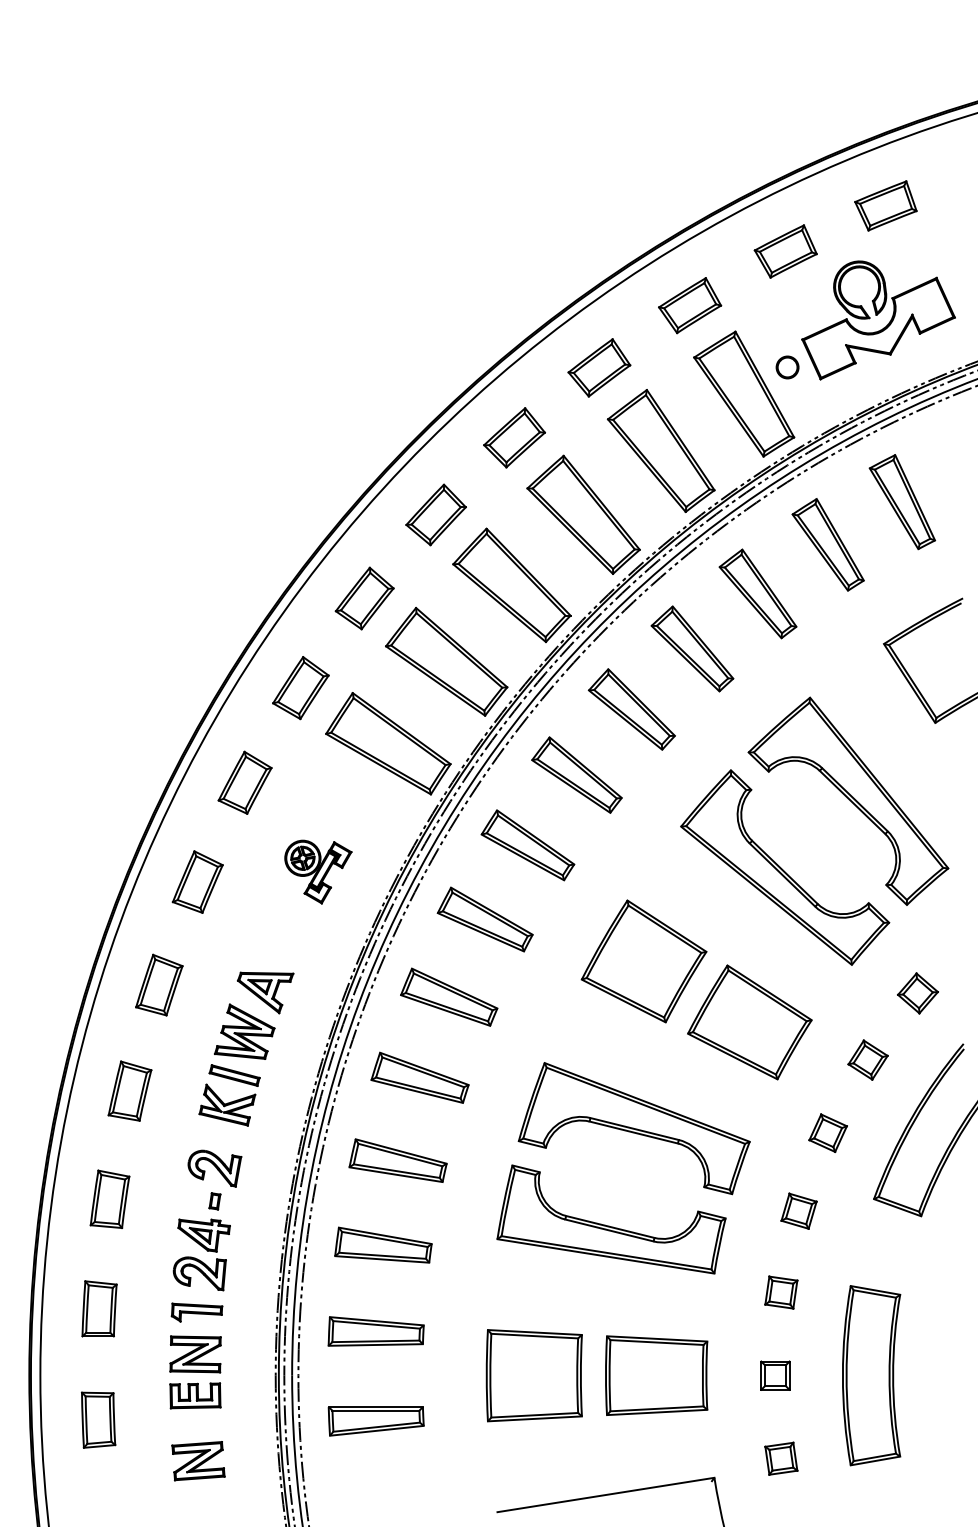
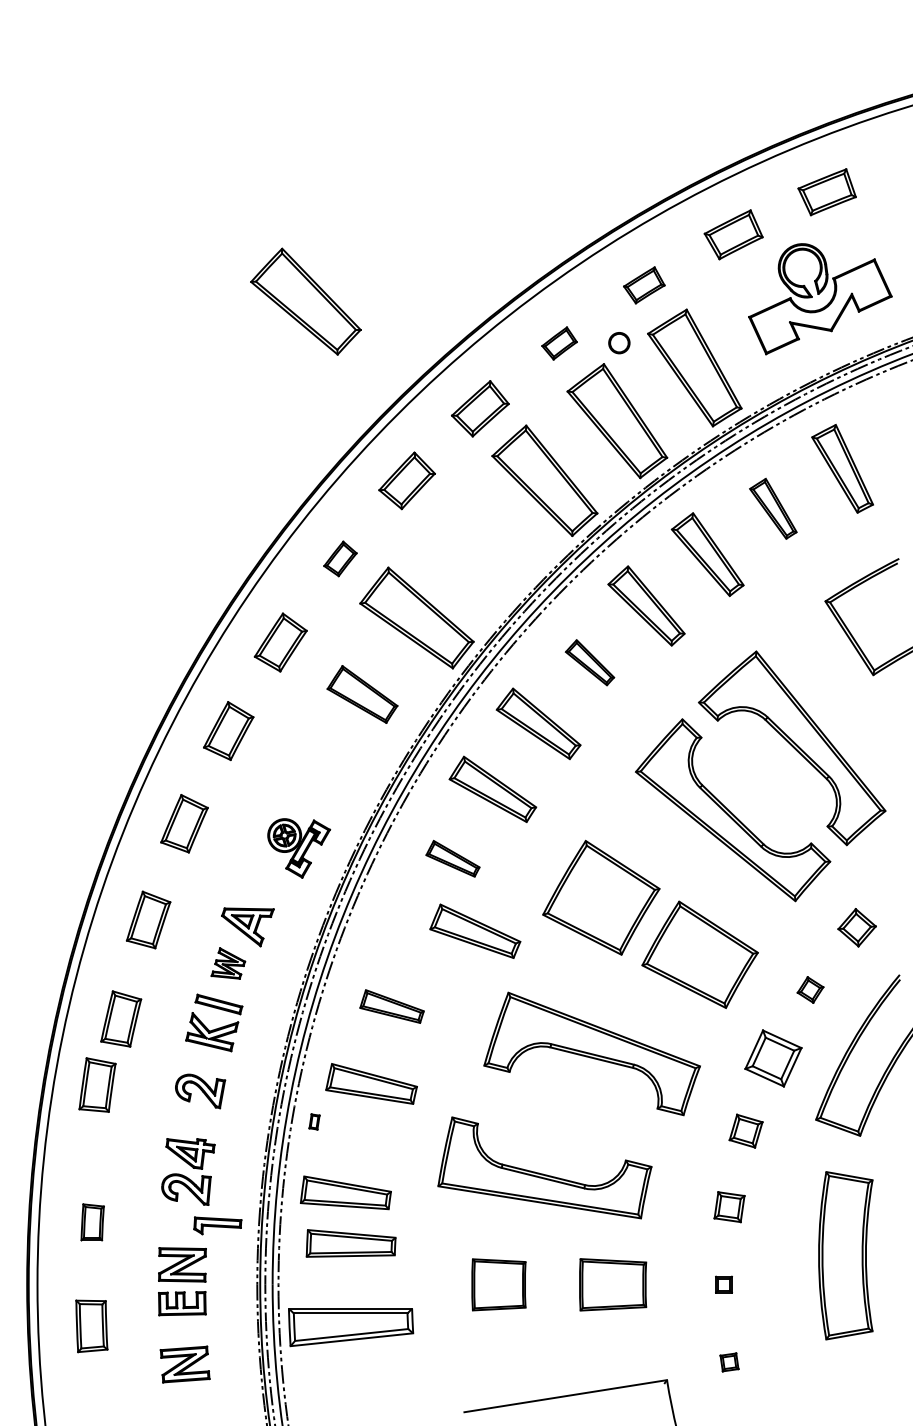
part: (690, 305) -> (644, 285), size x0.7
part: (599, 367) -> (559, 343), size x0.6
circle: (787, 367) -> (619, 343), moved
part: (828, 544) -> (773, 508), size x0.7
part: (511, 585) -> (305, 301), moved
part: (364, 598) -> (340, 558), size x0.6
part: (631, 709) -> (589, 662), size x0.6
part: (388, 743) -> (362, 694), size x0.6
part: (318, 872) -> (299, 848), moved
part: (484, 919) -> (452, 858), size x0.6
part: (449, 996) -> (475, 930), moved
part: (244, 1031) -> (228, 963), size x0.6
part: (868, 1059) -> (810, 989), size x0.7
part: (419, 1077) -> (391, 1006), size x0.7
part: (827, 1132) -> (772, 1057), size x1.6
part: (109, 1198) -> (97, 1084), moved
part: (214, 1200) -> (314, 1121), moved
part: (609, 1225) -> (543, 1173), moved
part: (383, 1244) -> (345, 1192), moved
part: (99, 1309) -> (92, 1222), size x0.7
part: (196, 1312) -> (217, 1225), moved
part: (533, 1375) -> (498, 1284), size x0.6
part: (656, 1375) -> (612, 1284), size x0.7
part: (774, 1375) -> (723, 1284), size x0.6
part: (871, 1375) -> (845, 1255), moved
part: (376, 1421) -> (351, 1327), size x1.4
part: (781, 1458) -> (729, 1362), size x0.6

